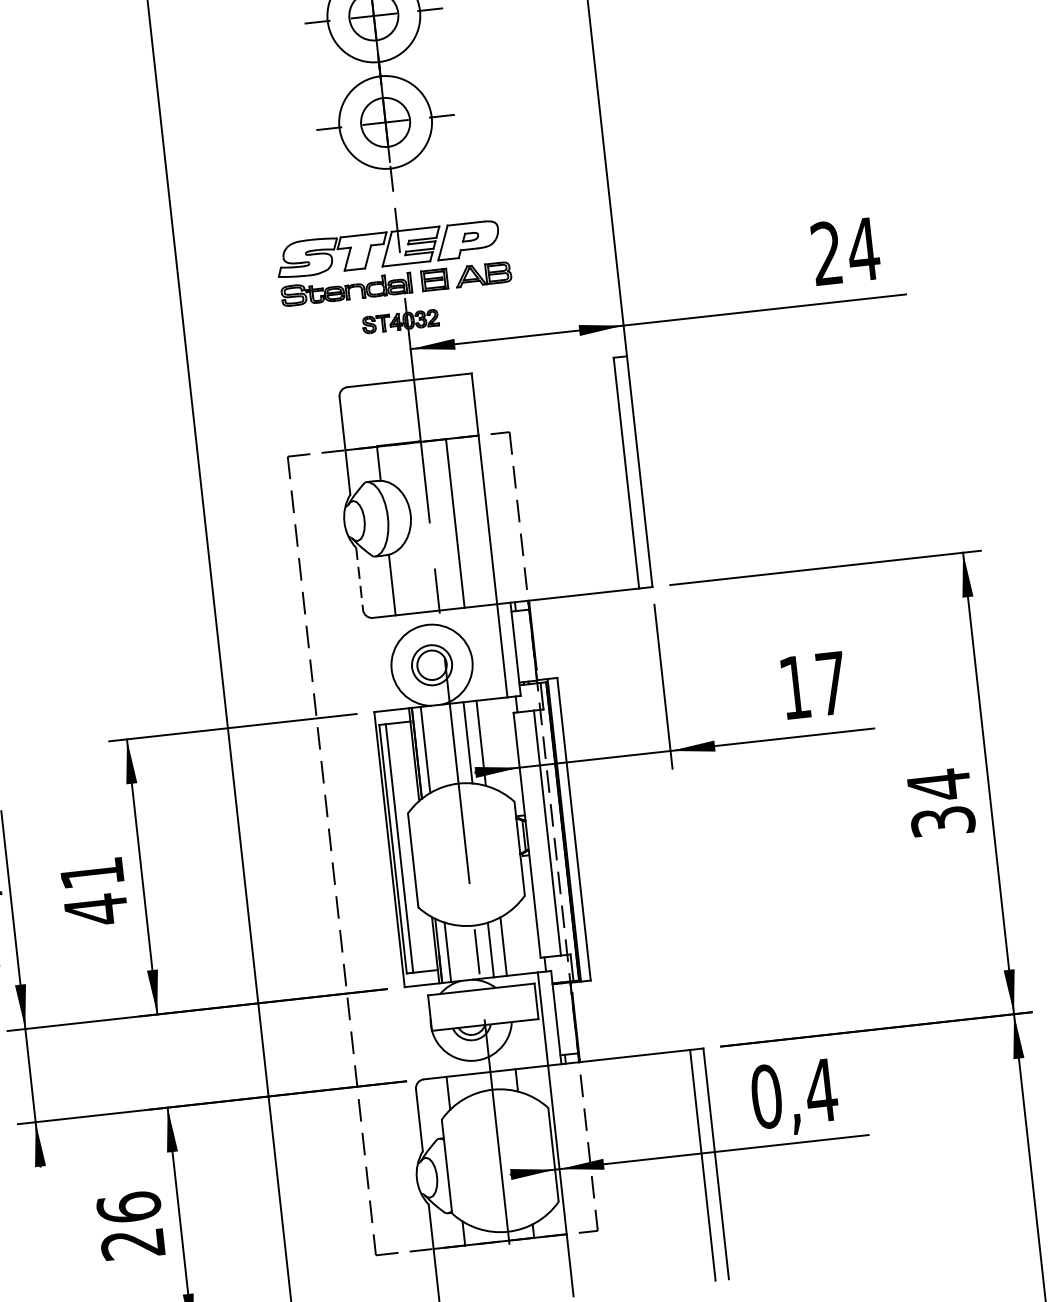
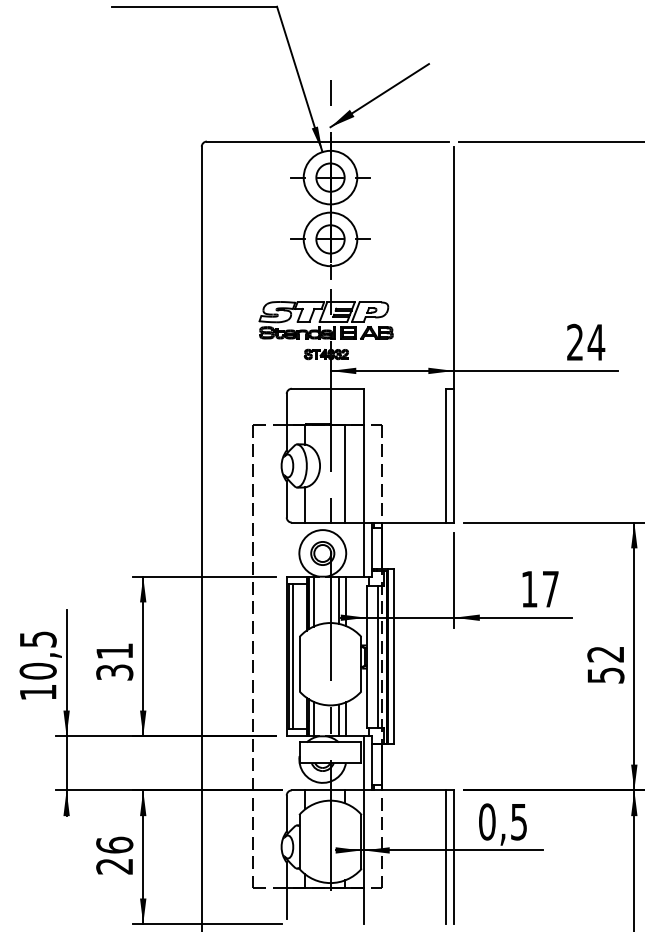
line: (359, 579) -> (286, 499), dashed -> solid
text: (940, 802) -> (605, 664), 34 -> 52
text: (95, 909) -> (114, 672), 41 -> 31
text: (820, 1091) -> (518, 822), 0,4 -> 0,5

